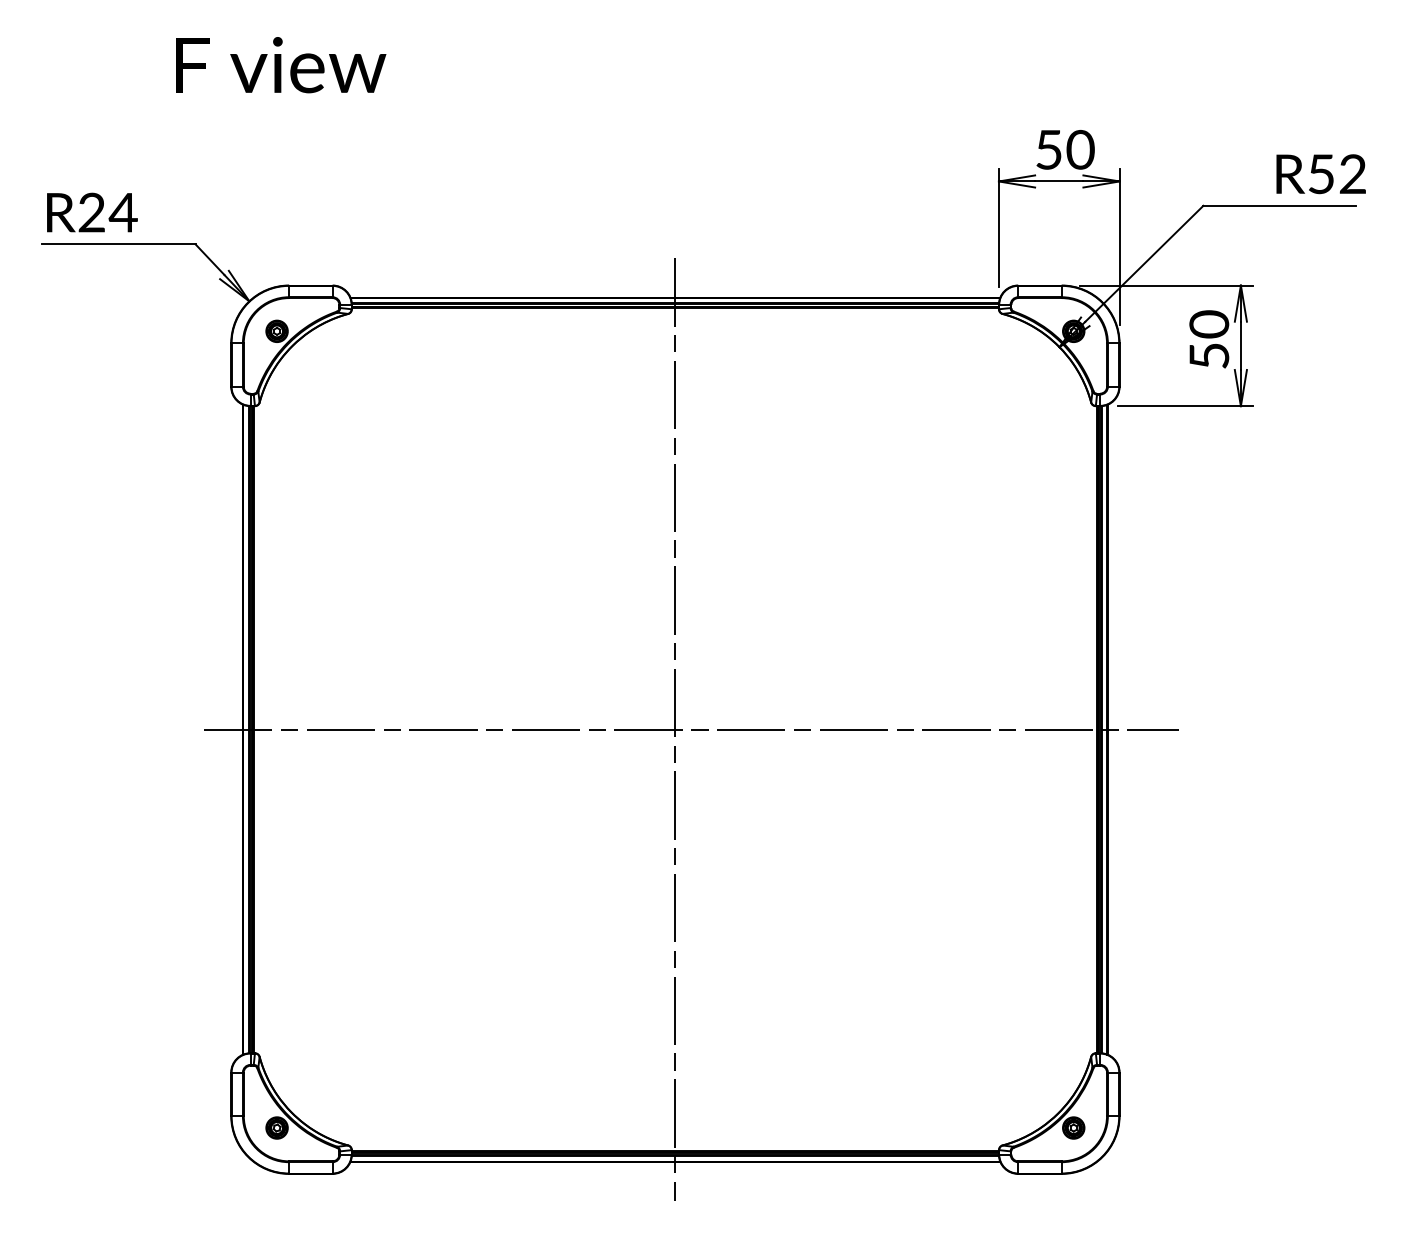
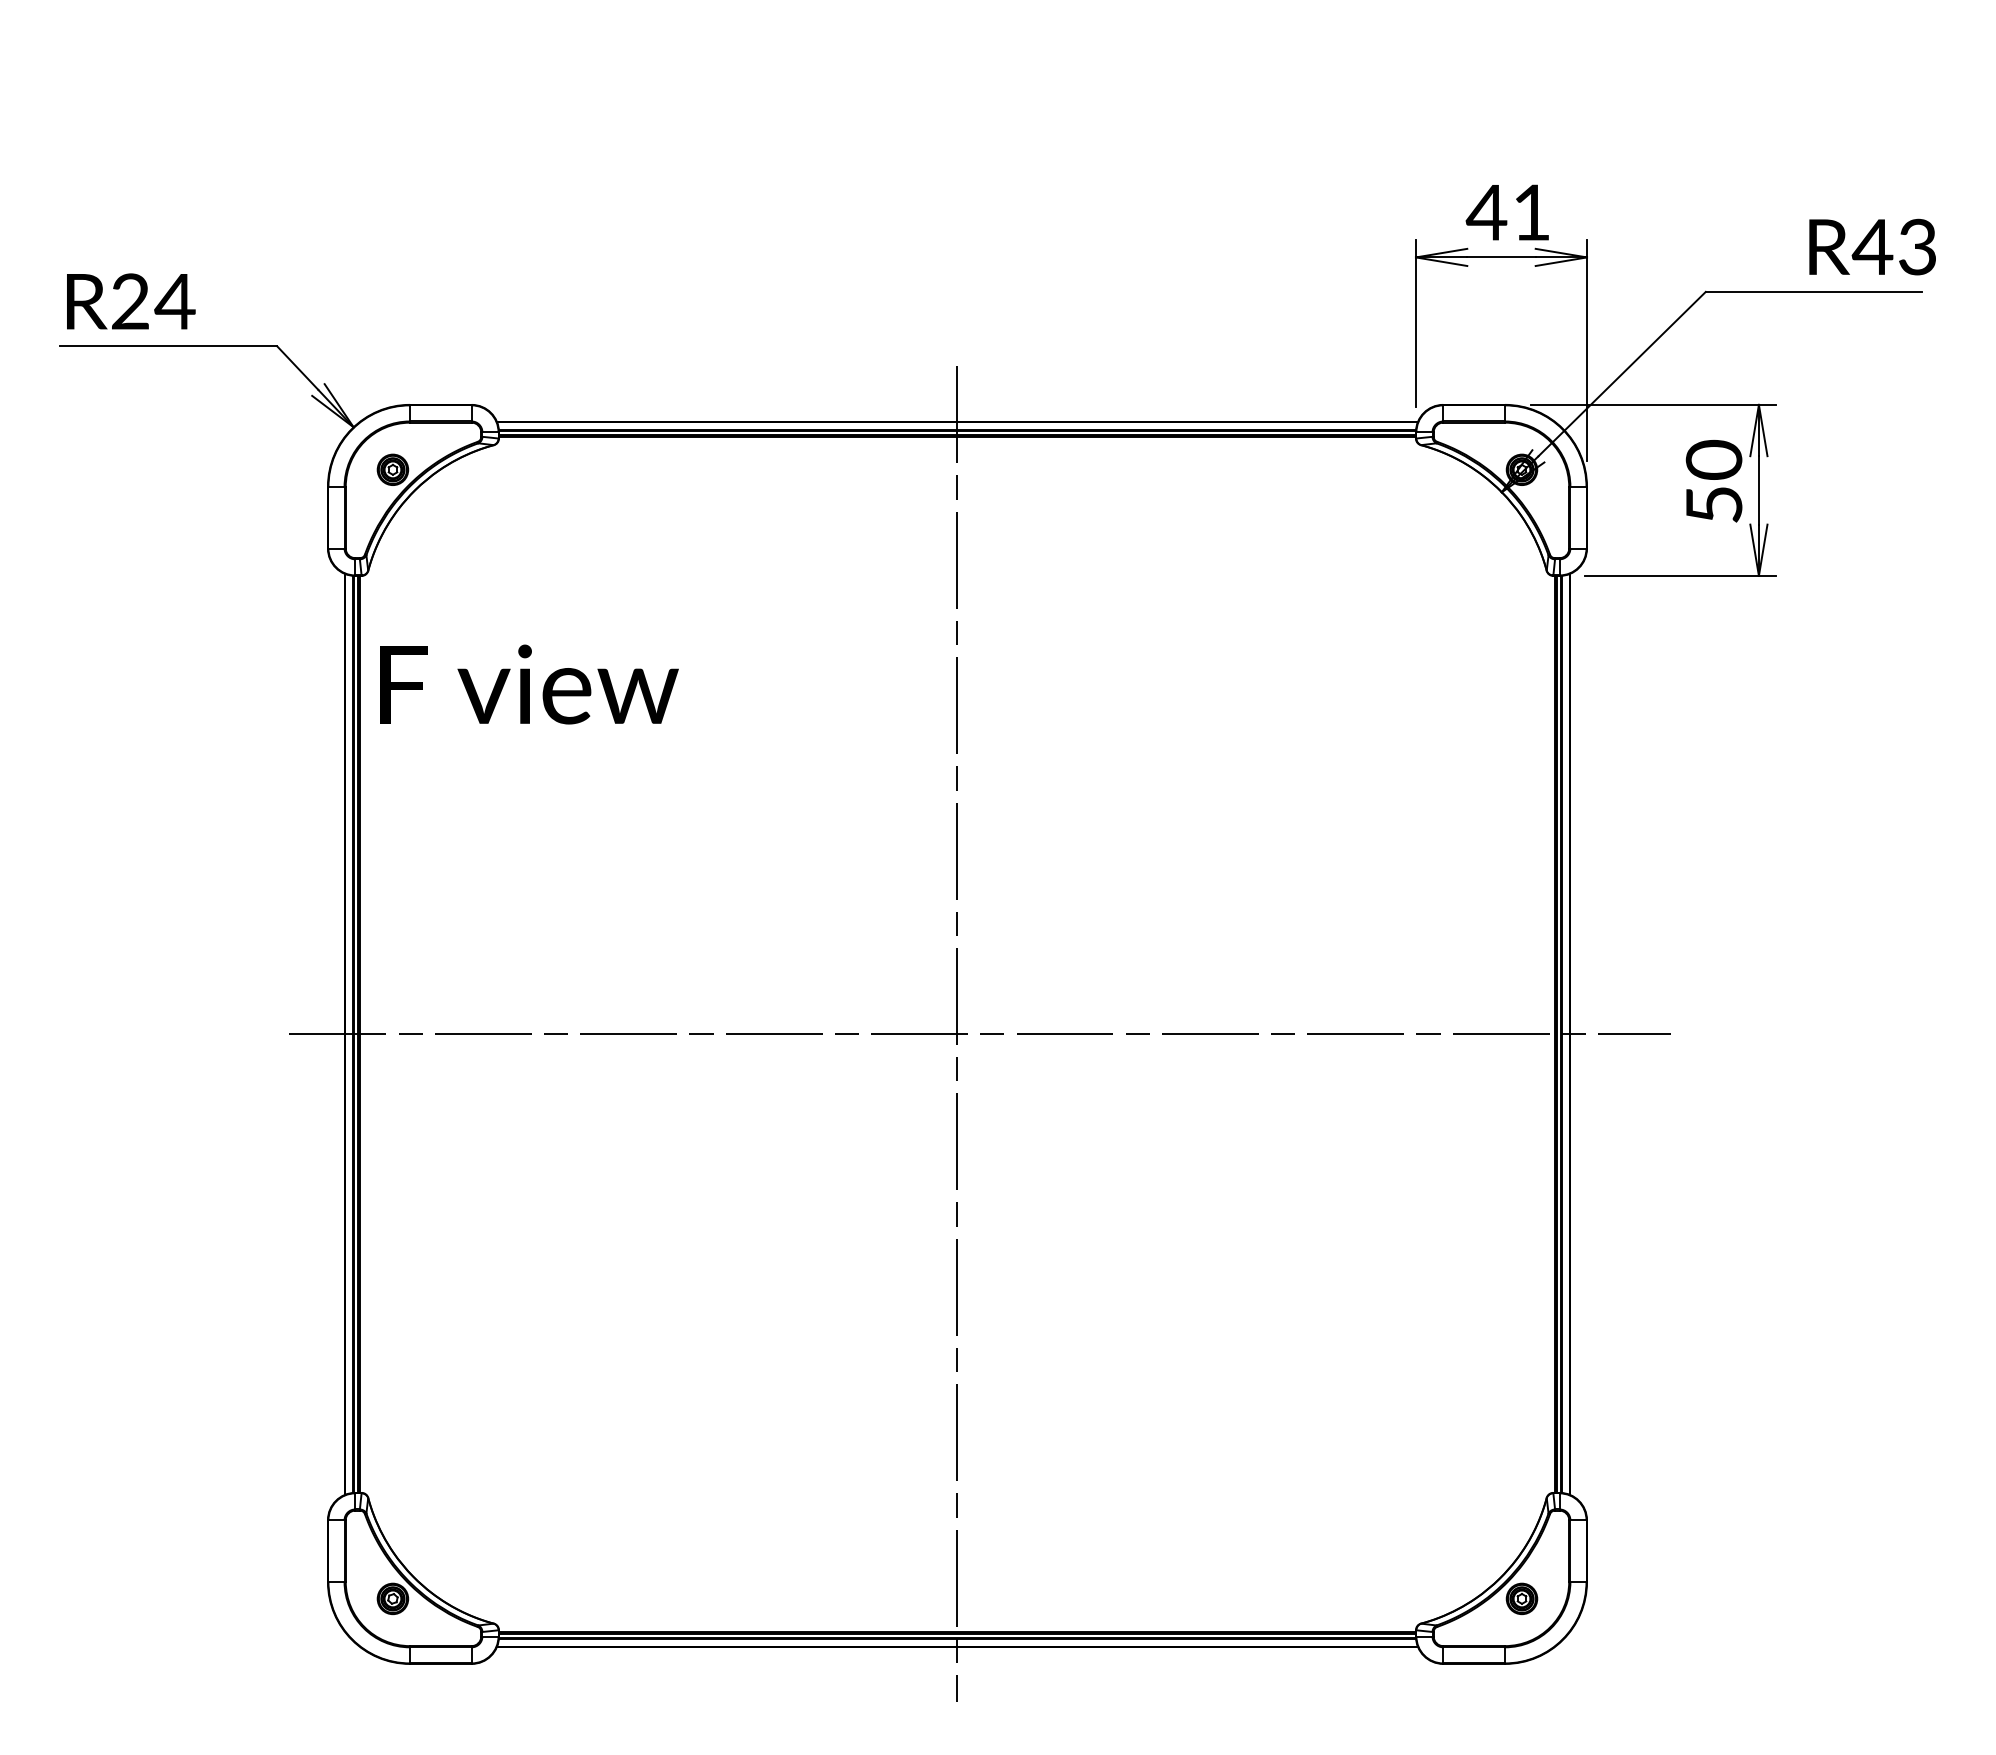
text: (280, 65) -> (529, 684), moved
text: (1064, 149) -> (1508, 212), 50 -> 41
text: (1335, 174) -> (1893, 247), R52 -> R43

